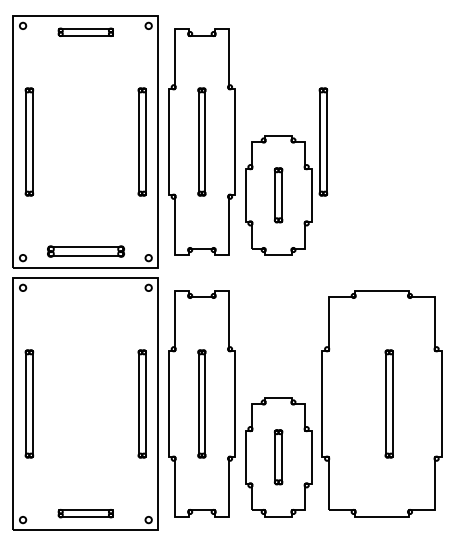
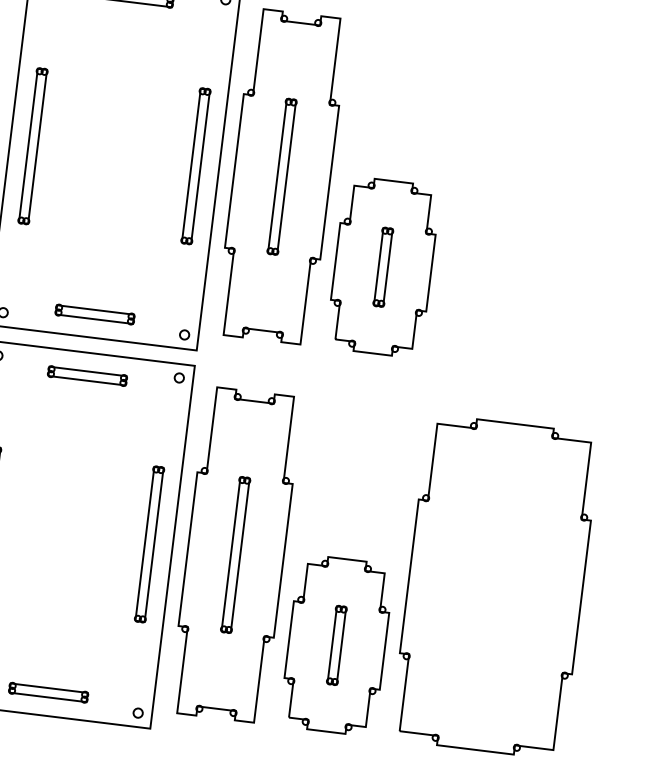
part: (323, 141) -> (457, 197), removed
part: (85, 251) -> (94, 314), size x0.71
part: (85, 293) -> (87, 374), added
part: (388, 403) -> (505, 587), removed

